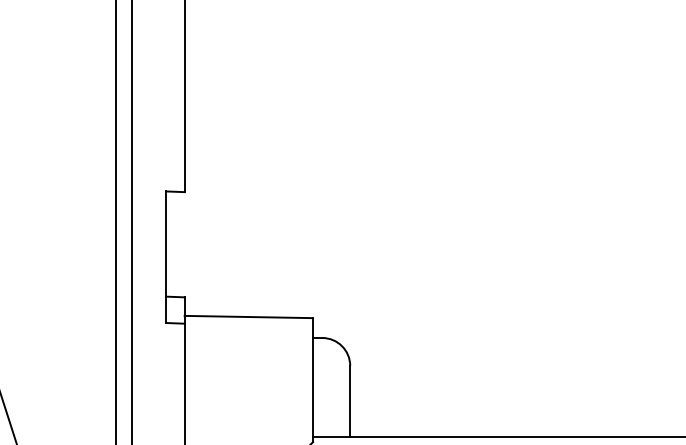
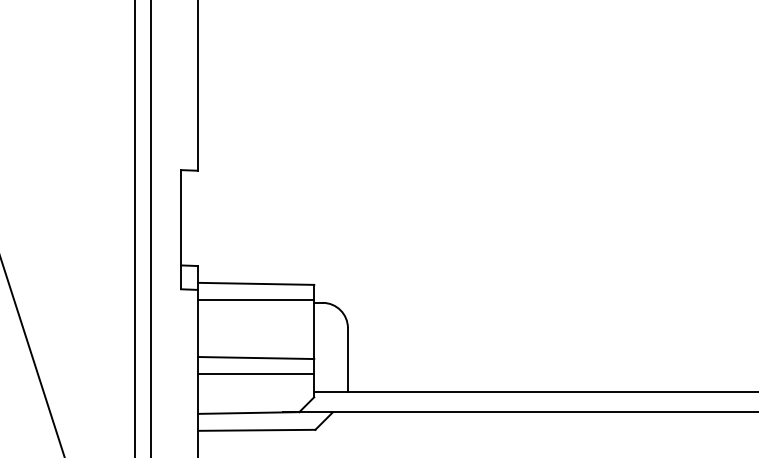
line: (248, 334) -> (255, 299), added
line: (248, 399) -> (255, 358), added
line: (248, 415) -> (255, 373), added

